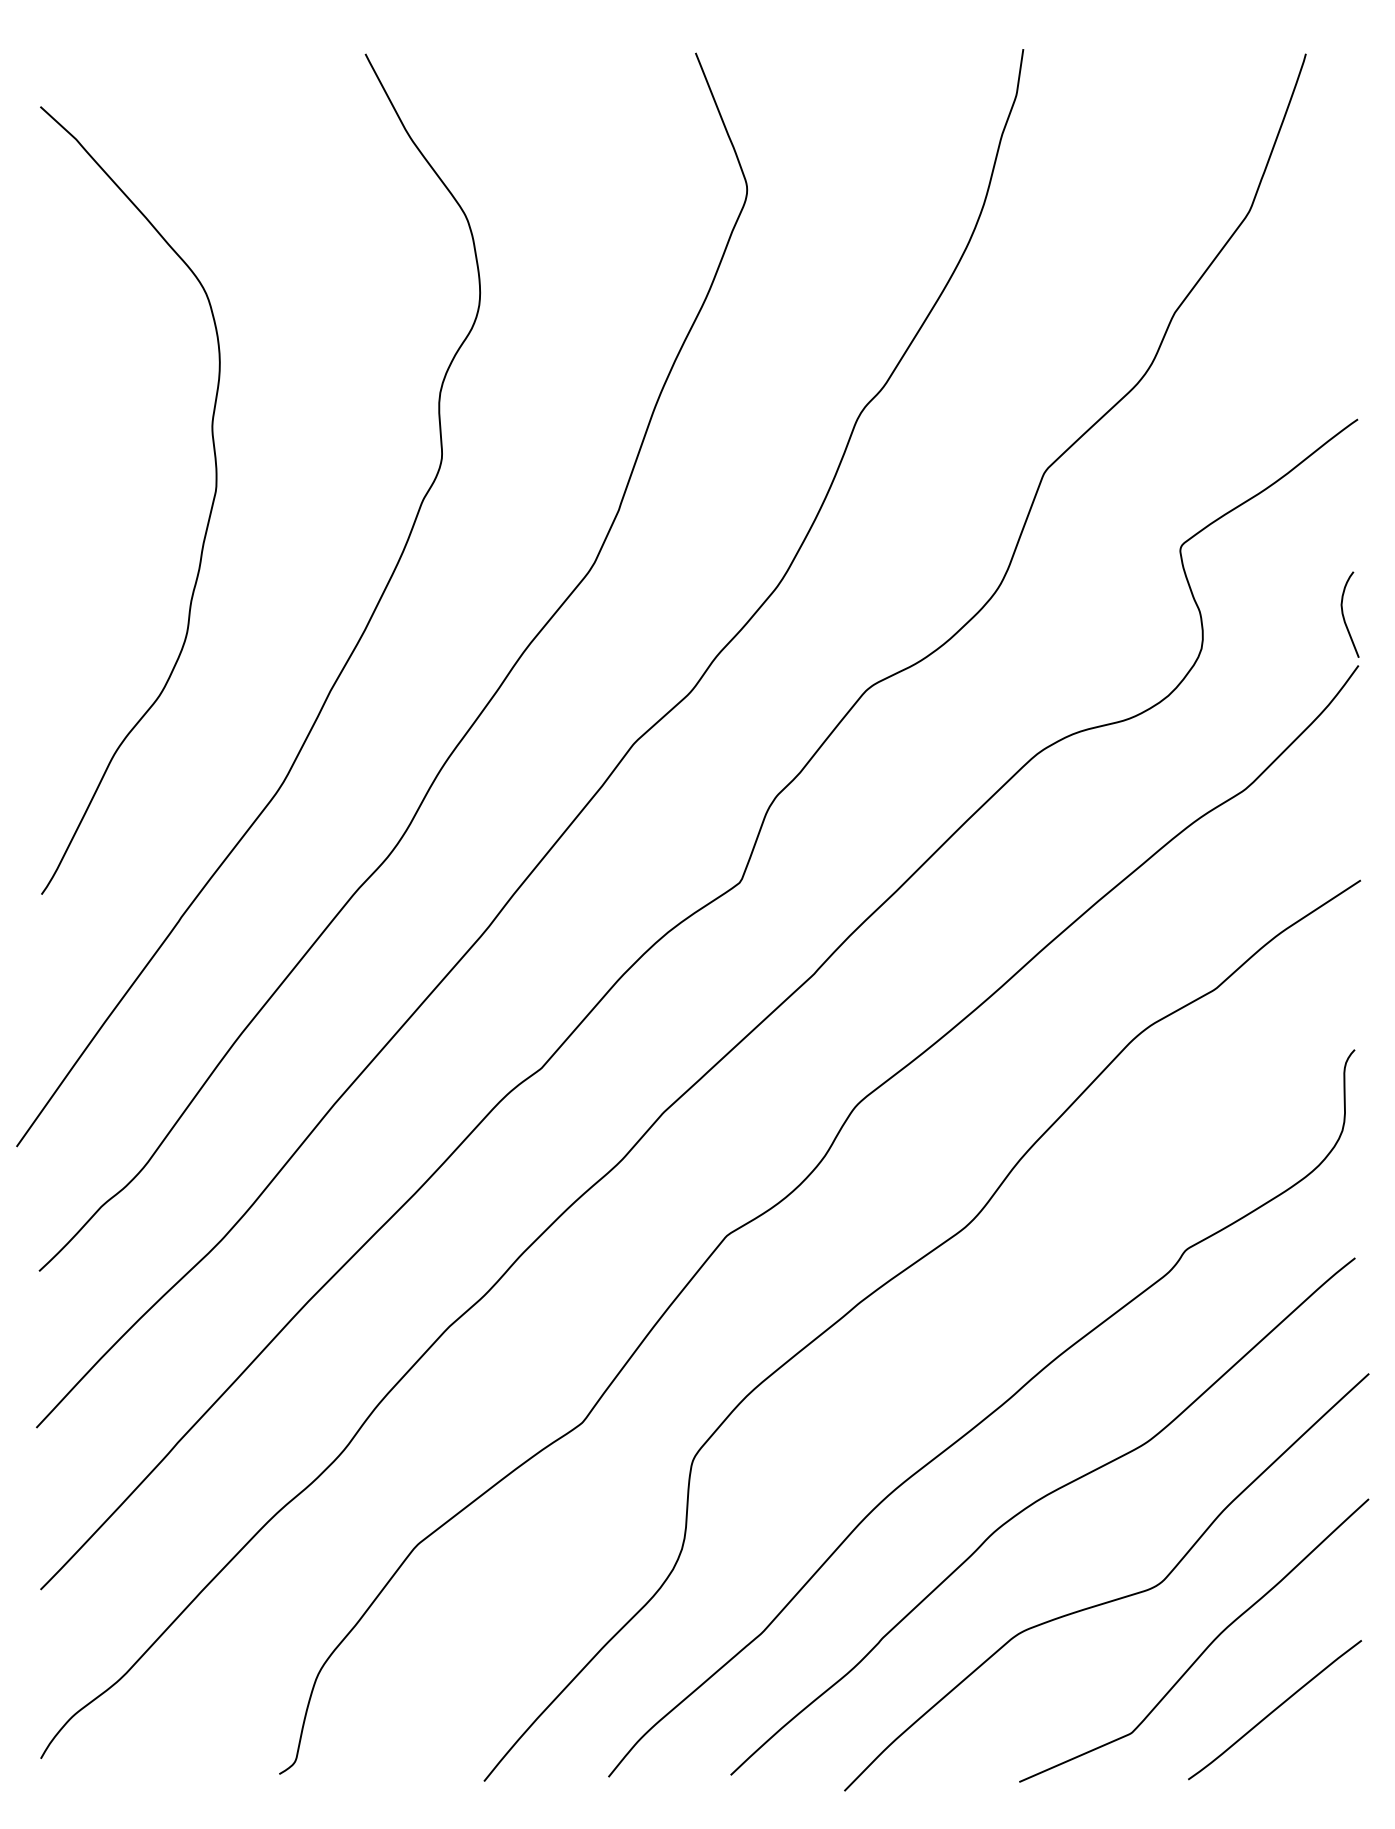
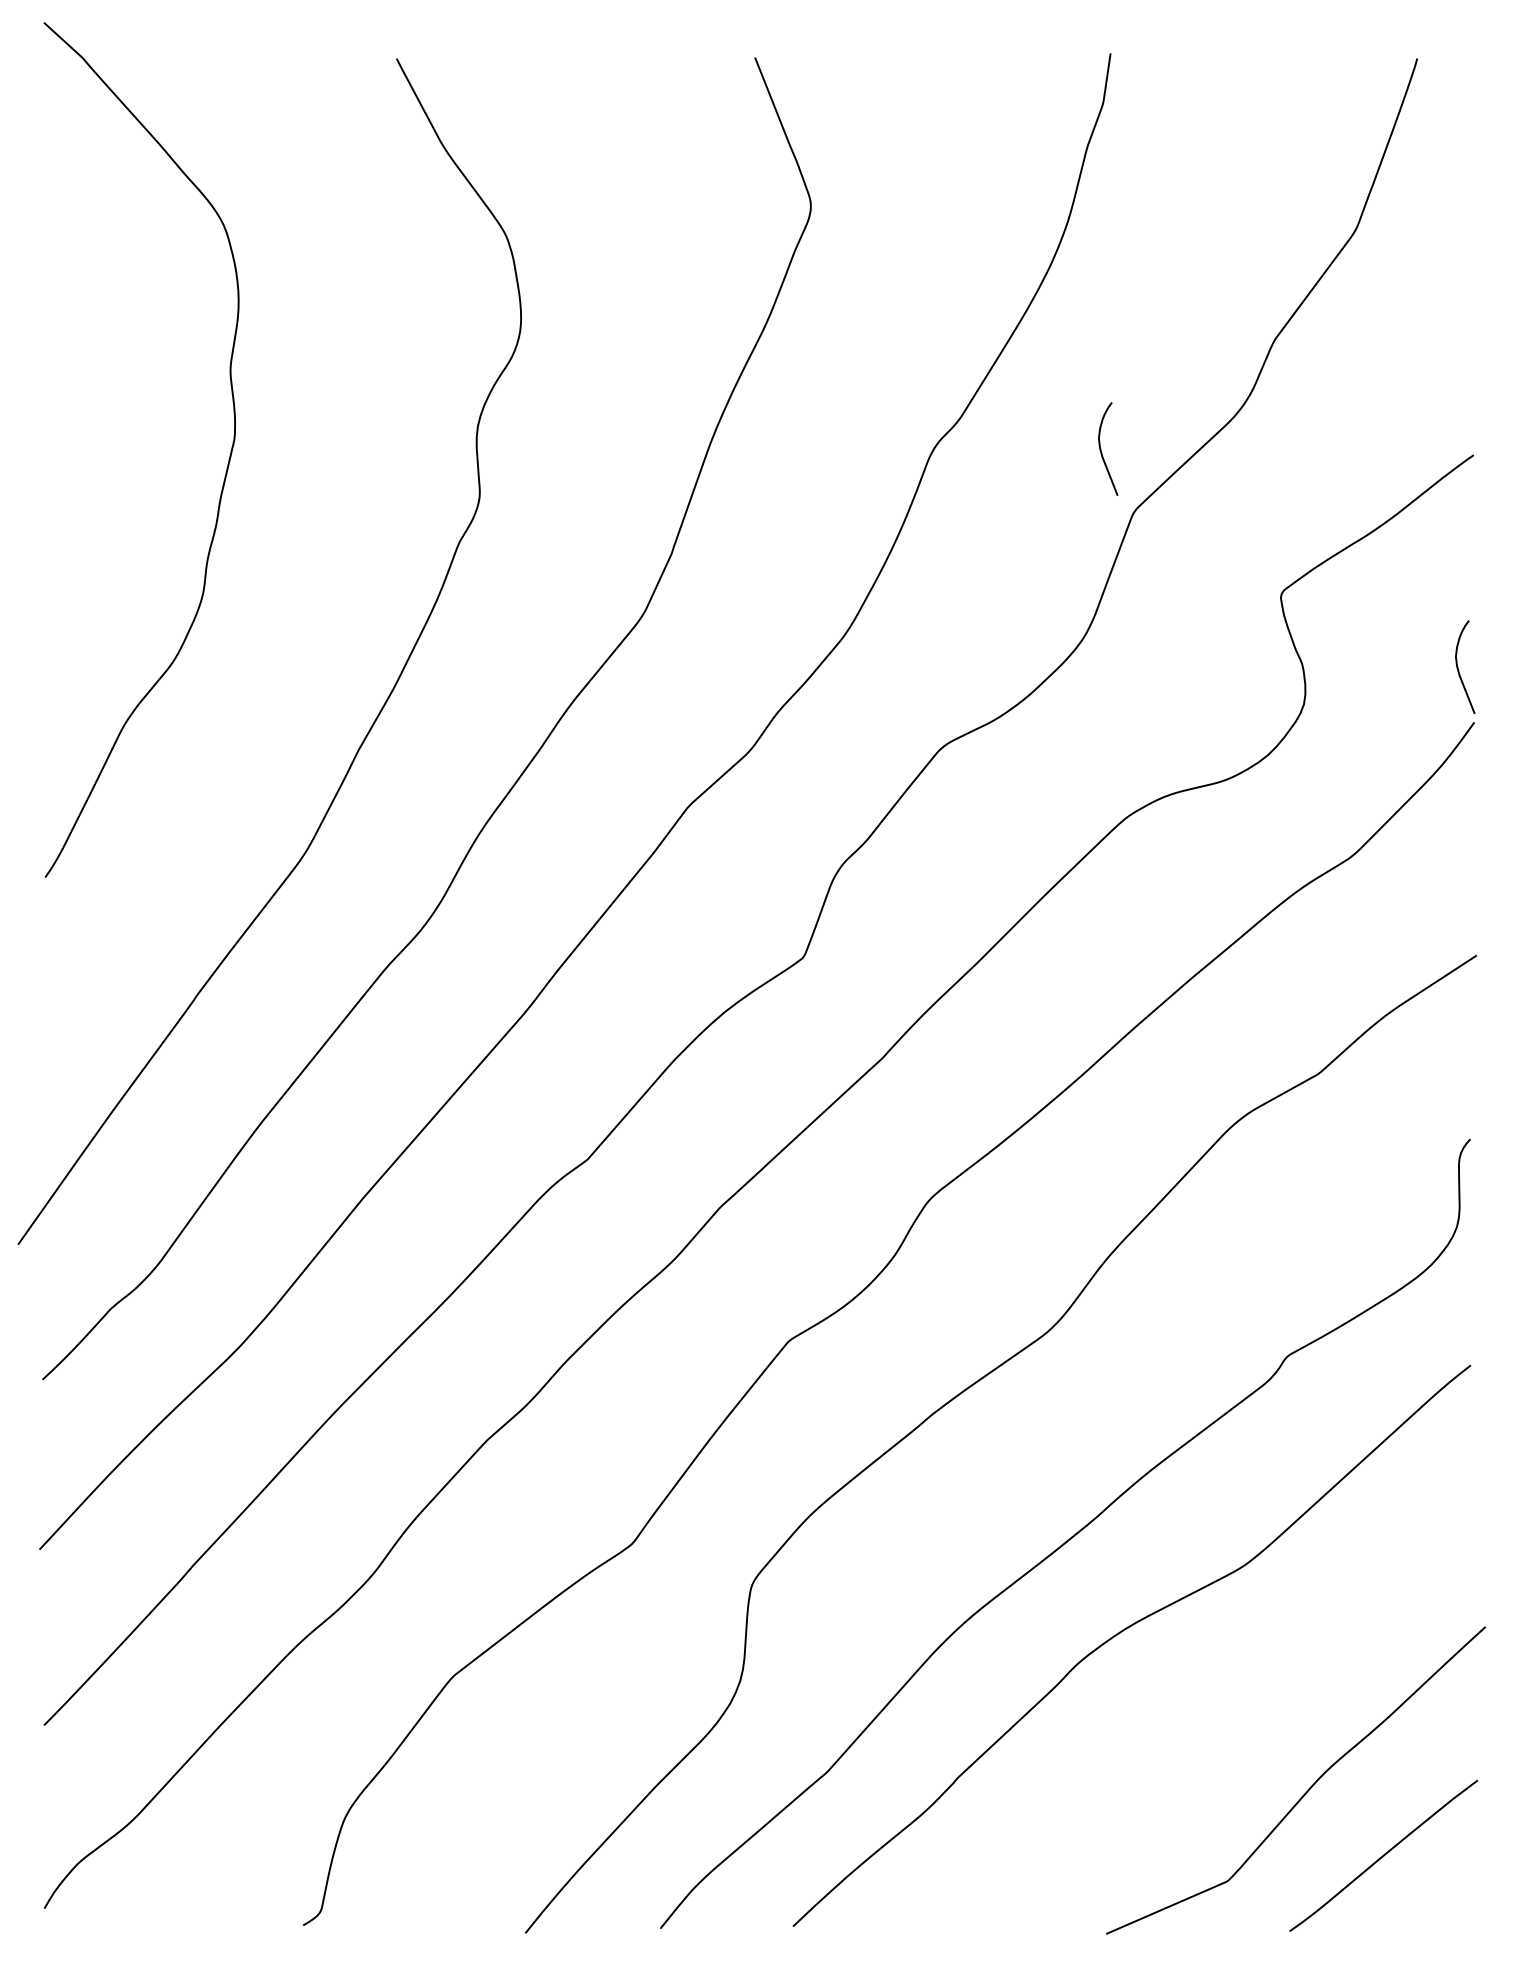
curve: (1015, 415) -> (1102, 450), added
curve: (207, 521) -> (225, 472), moved
curve: (1109, 1600) -> (1204, 1736), removed

